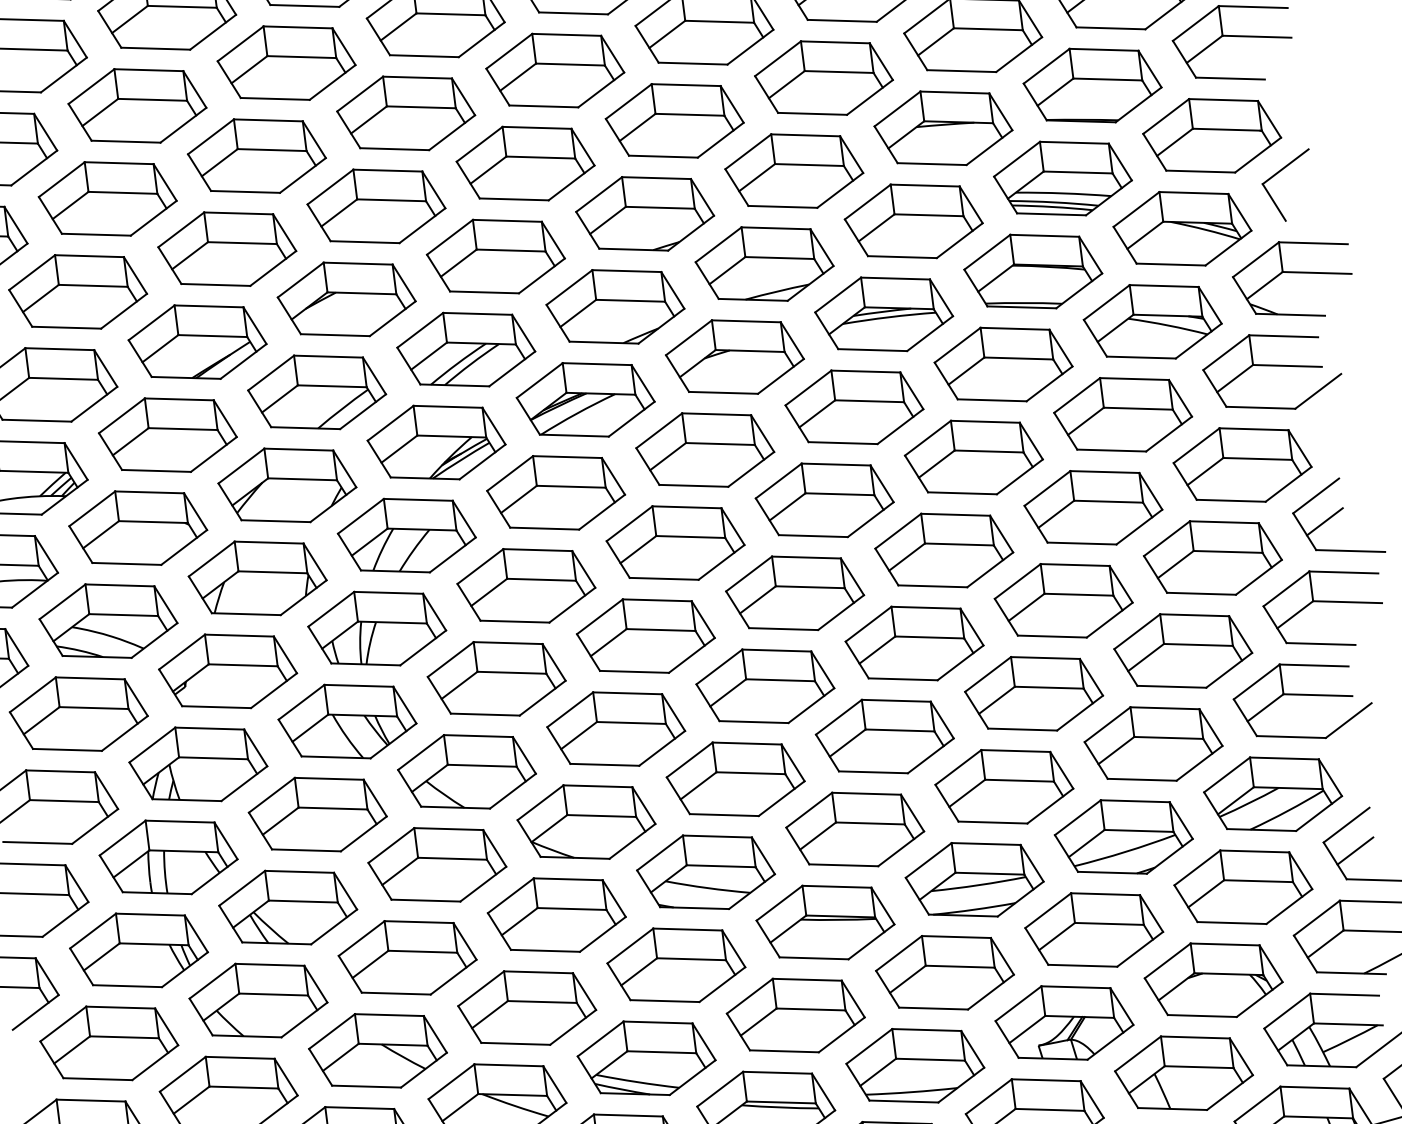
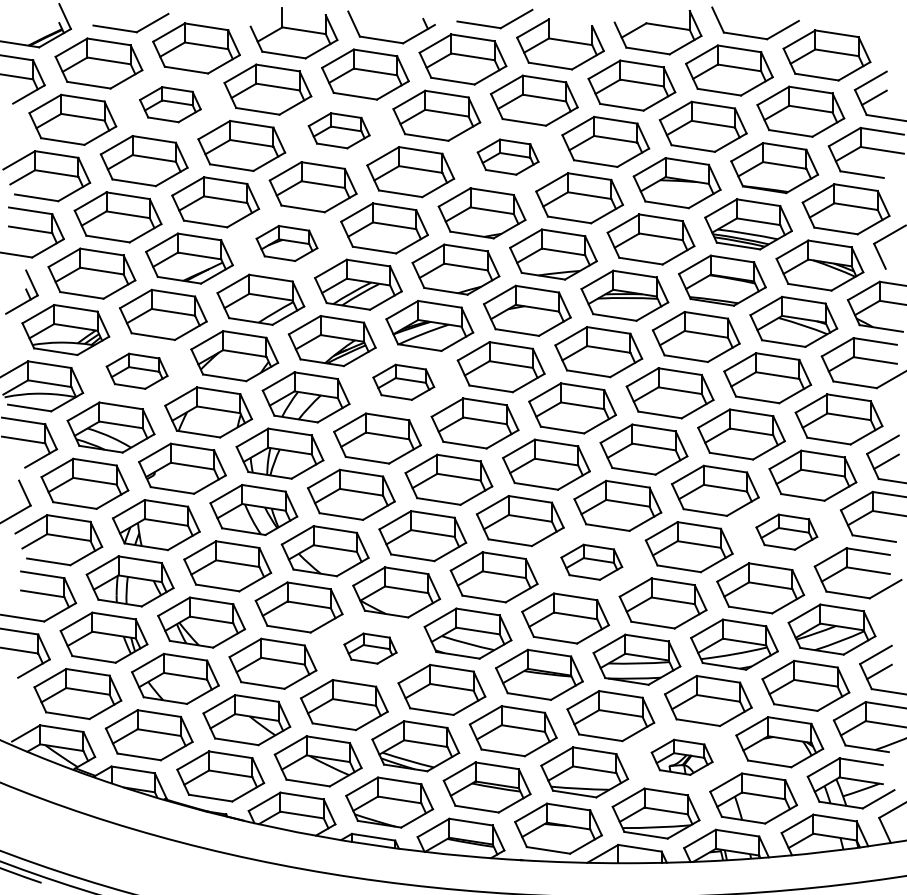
part: (137, 105) -> (170, 104), size x0.7
part: (404, 112) -> (338, 130), size x0.7
part: (673, 121) -> (507, 157), size x0.7
part: (345, 299) -> (286, 243), size x0.7
part: (555, 493) -> (403, 382), size x0.7
part: (137, 528) -> (136, 371), size x0.7
part: (1182, 651) -> (786, 532), size x0.7
part: (884, 736) -> (591, 562), size x0.7
part: (556, 914) -> (370, 648), size x0.6
part: (1063, 1023) -> (681, 757), size x0.7

